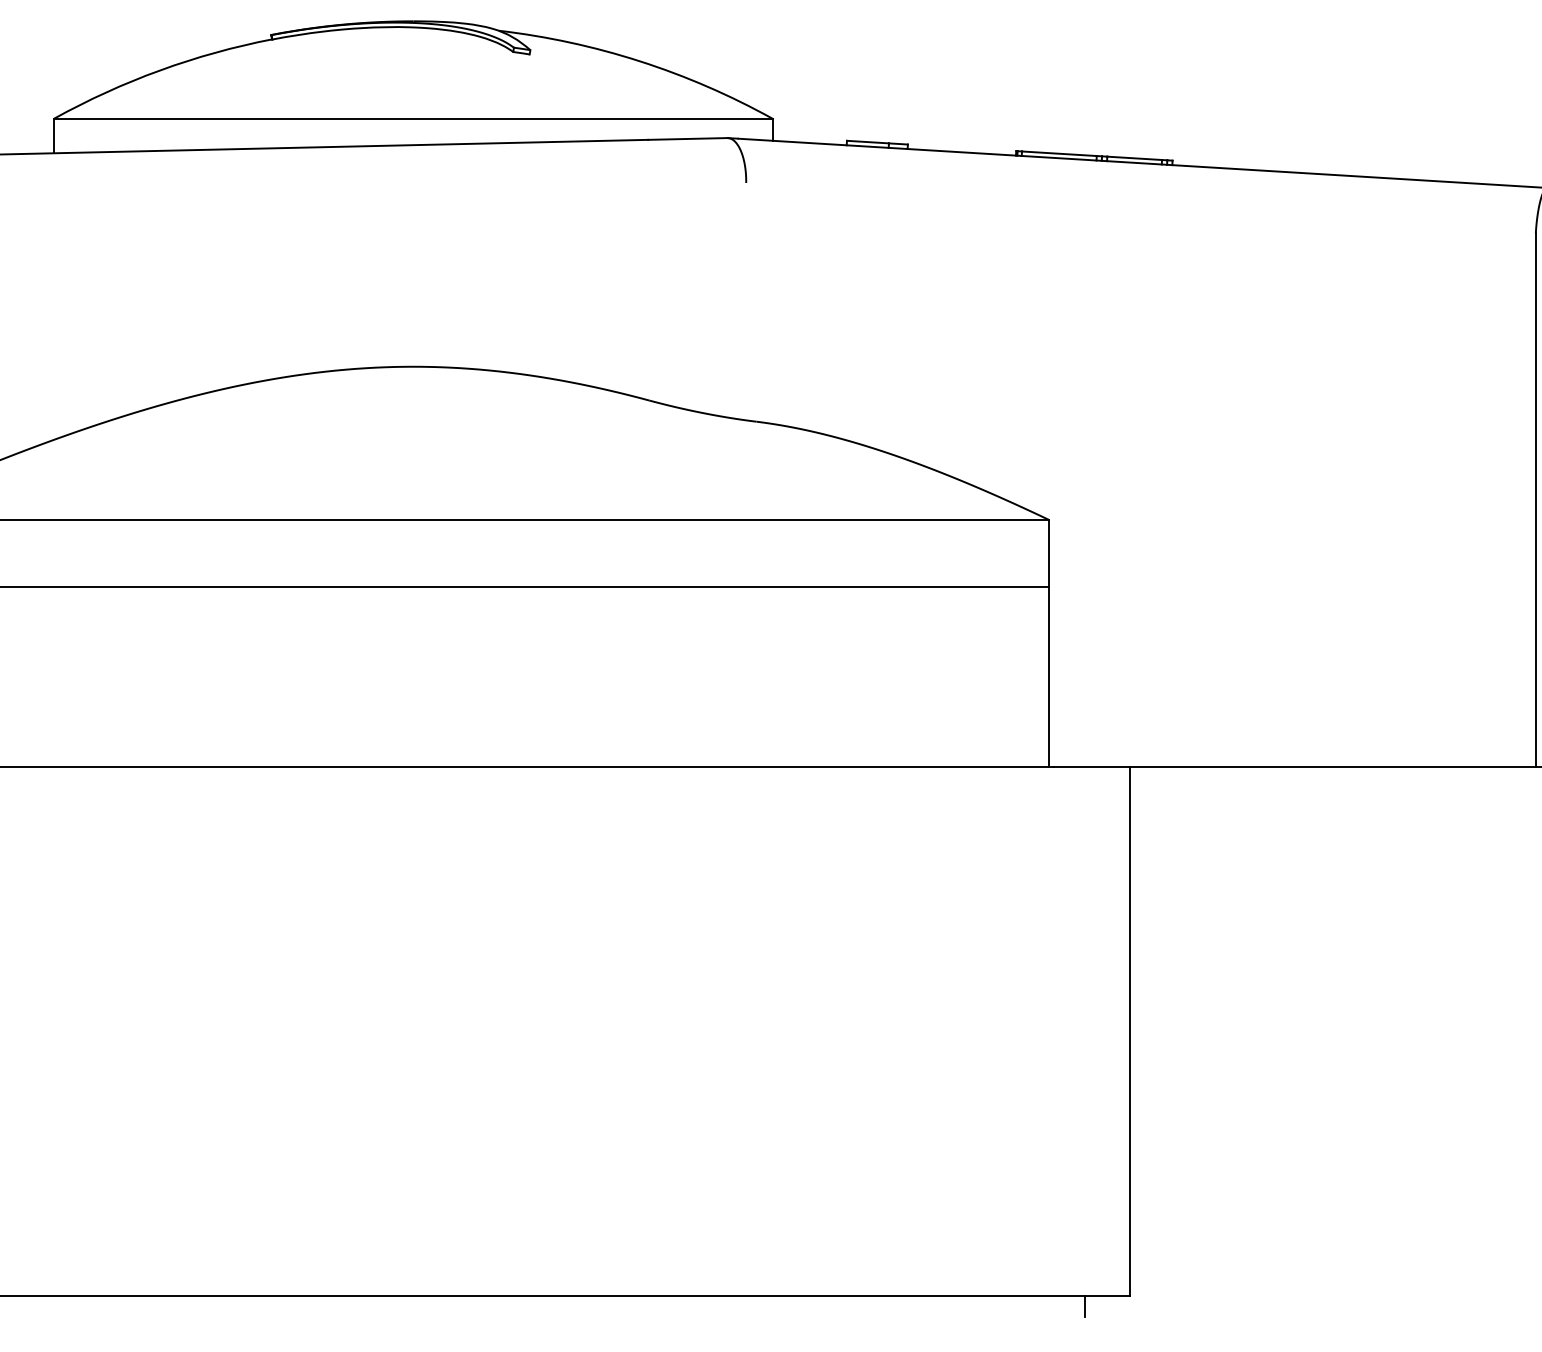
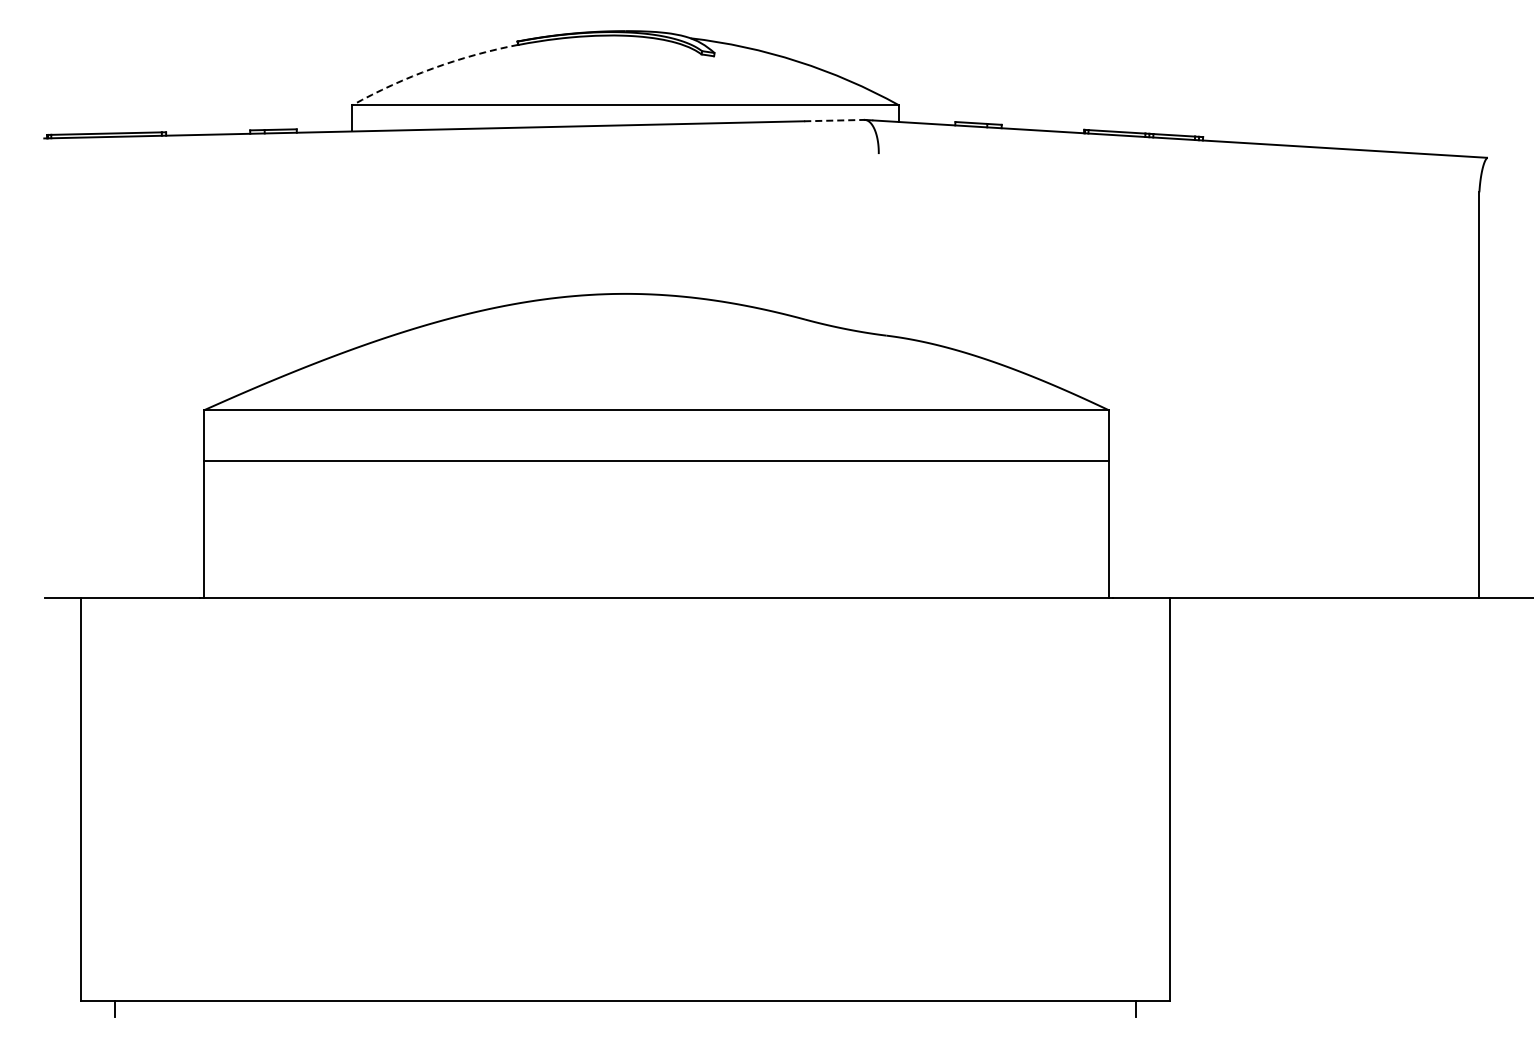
arc: (159, 70) -> (432, 68), solid -> dashed
line: (687, 138) -> (834, 120), solid -> dashed

